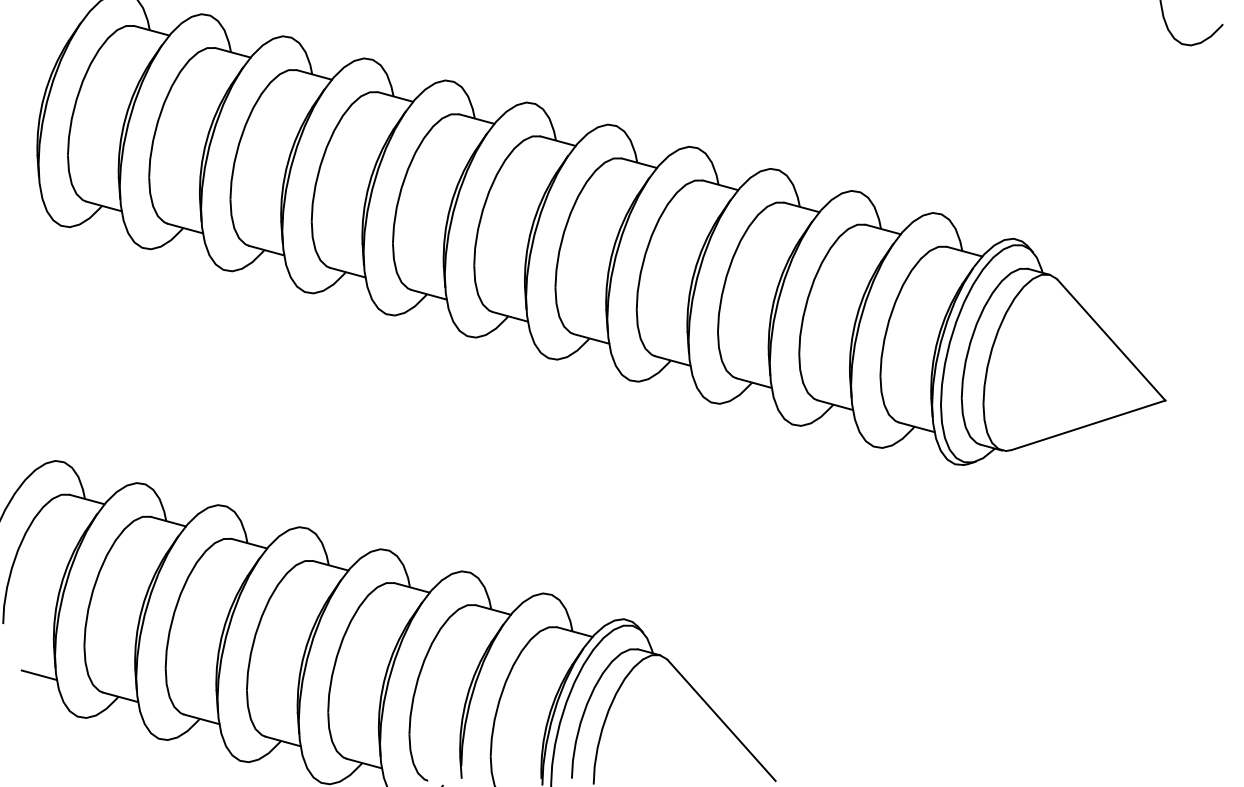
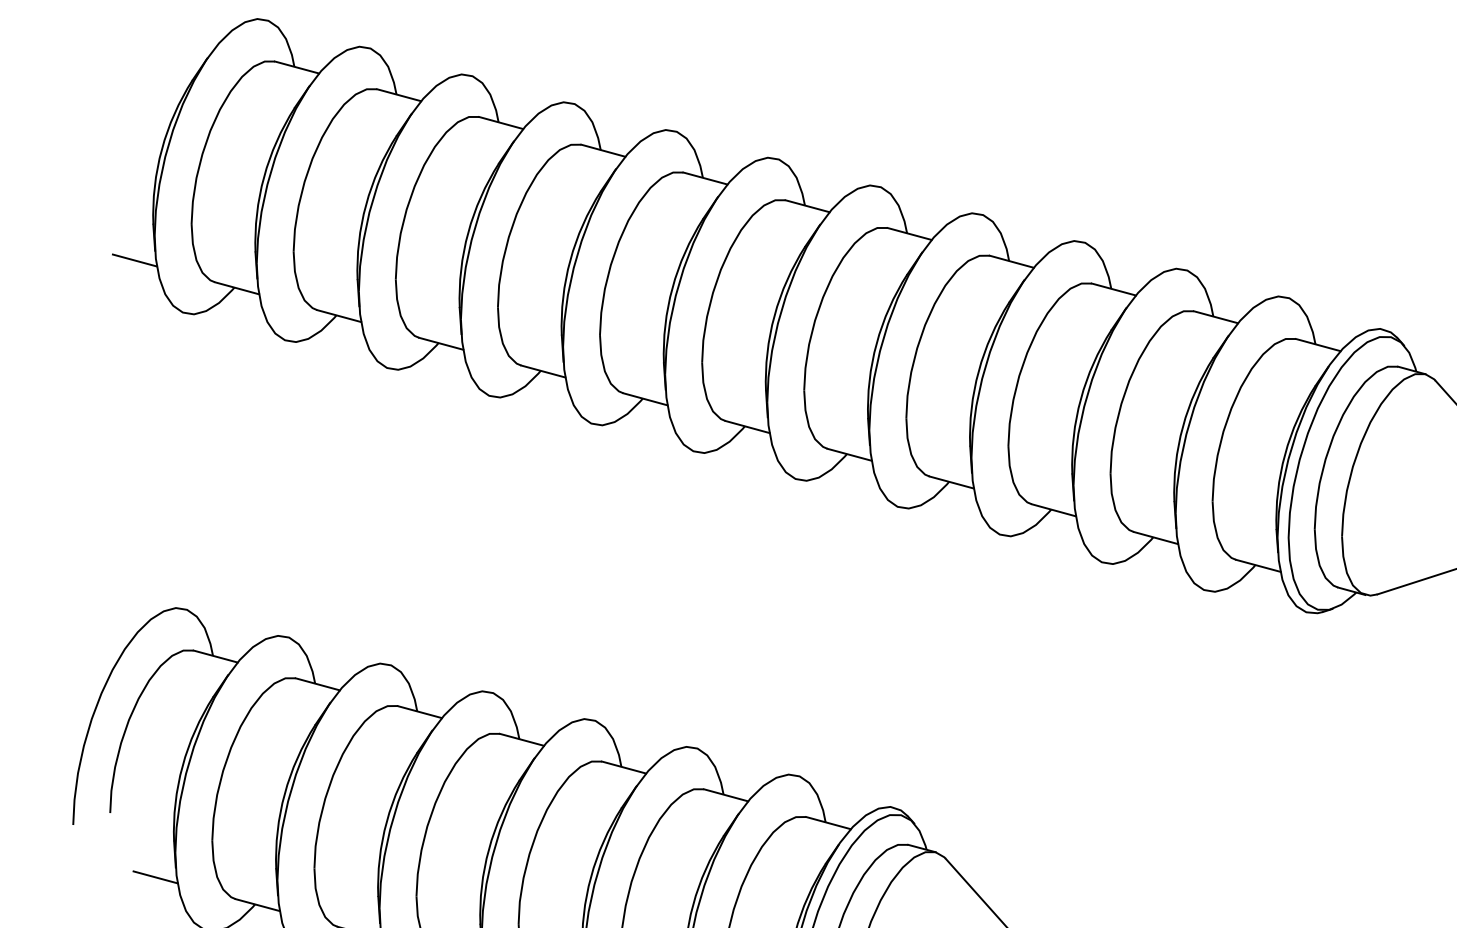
line: (22, 184) -> (134, 260), added

